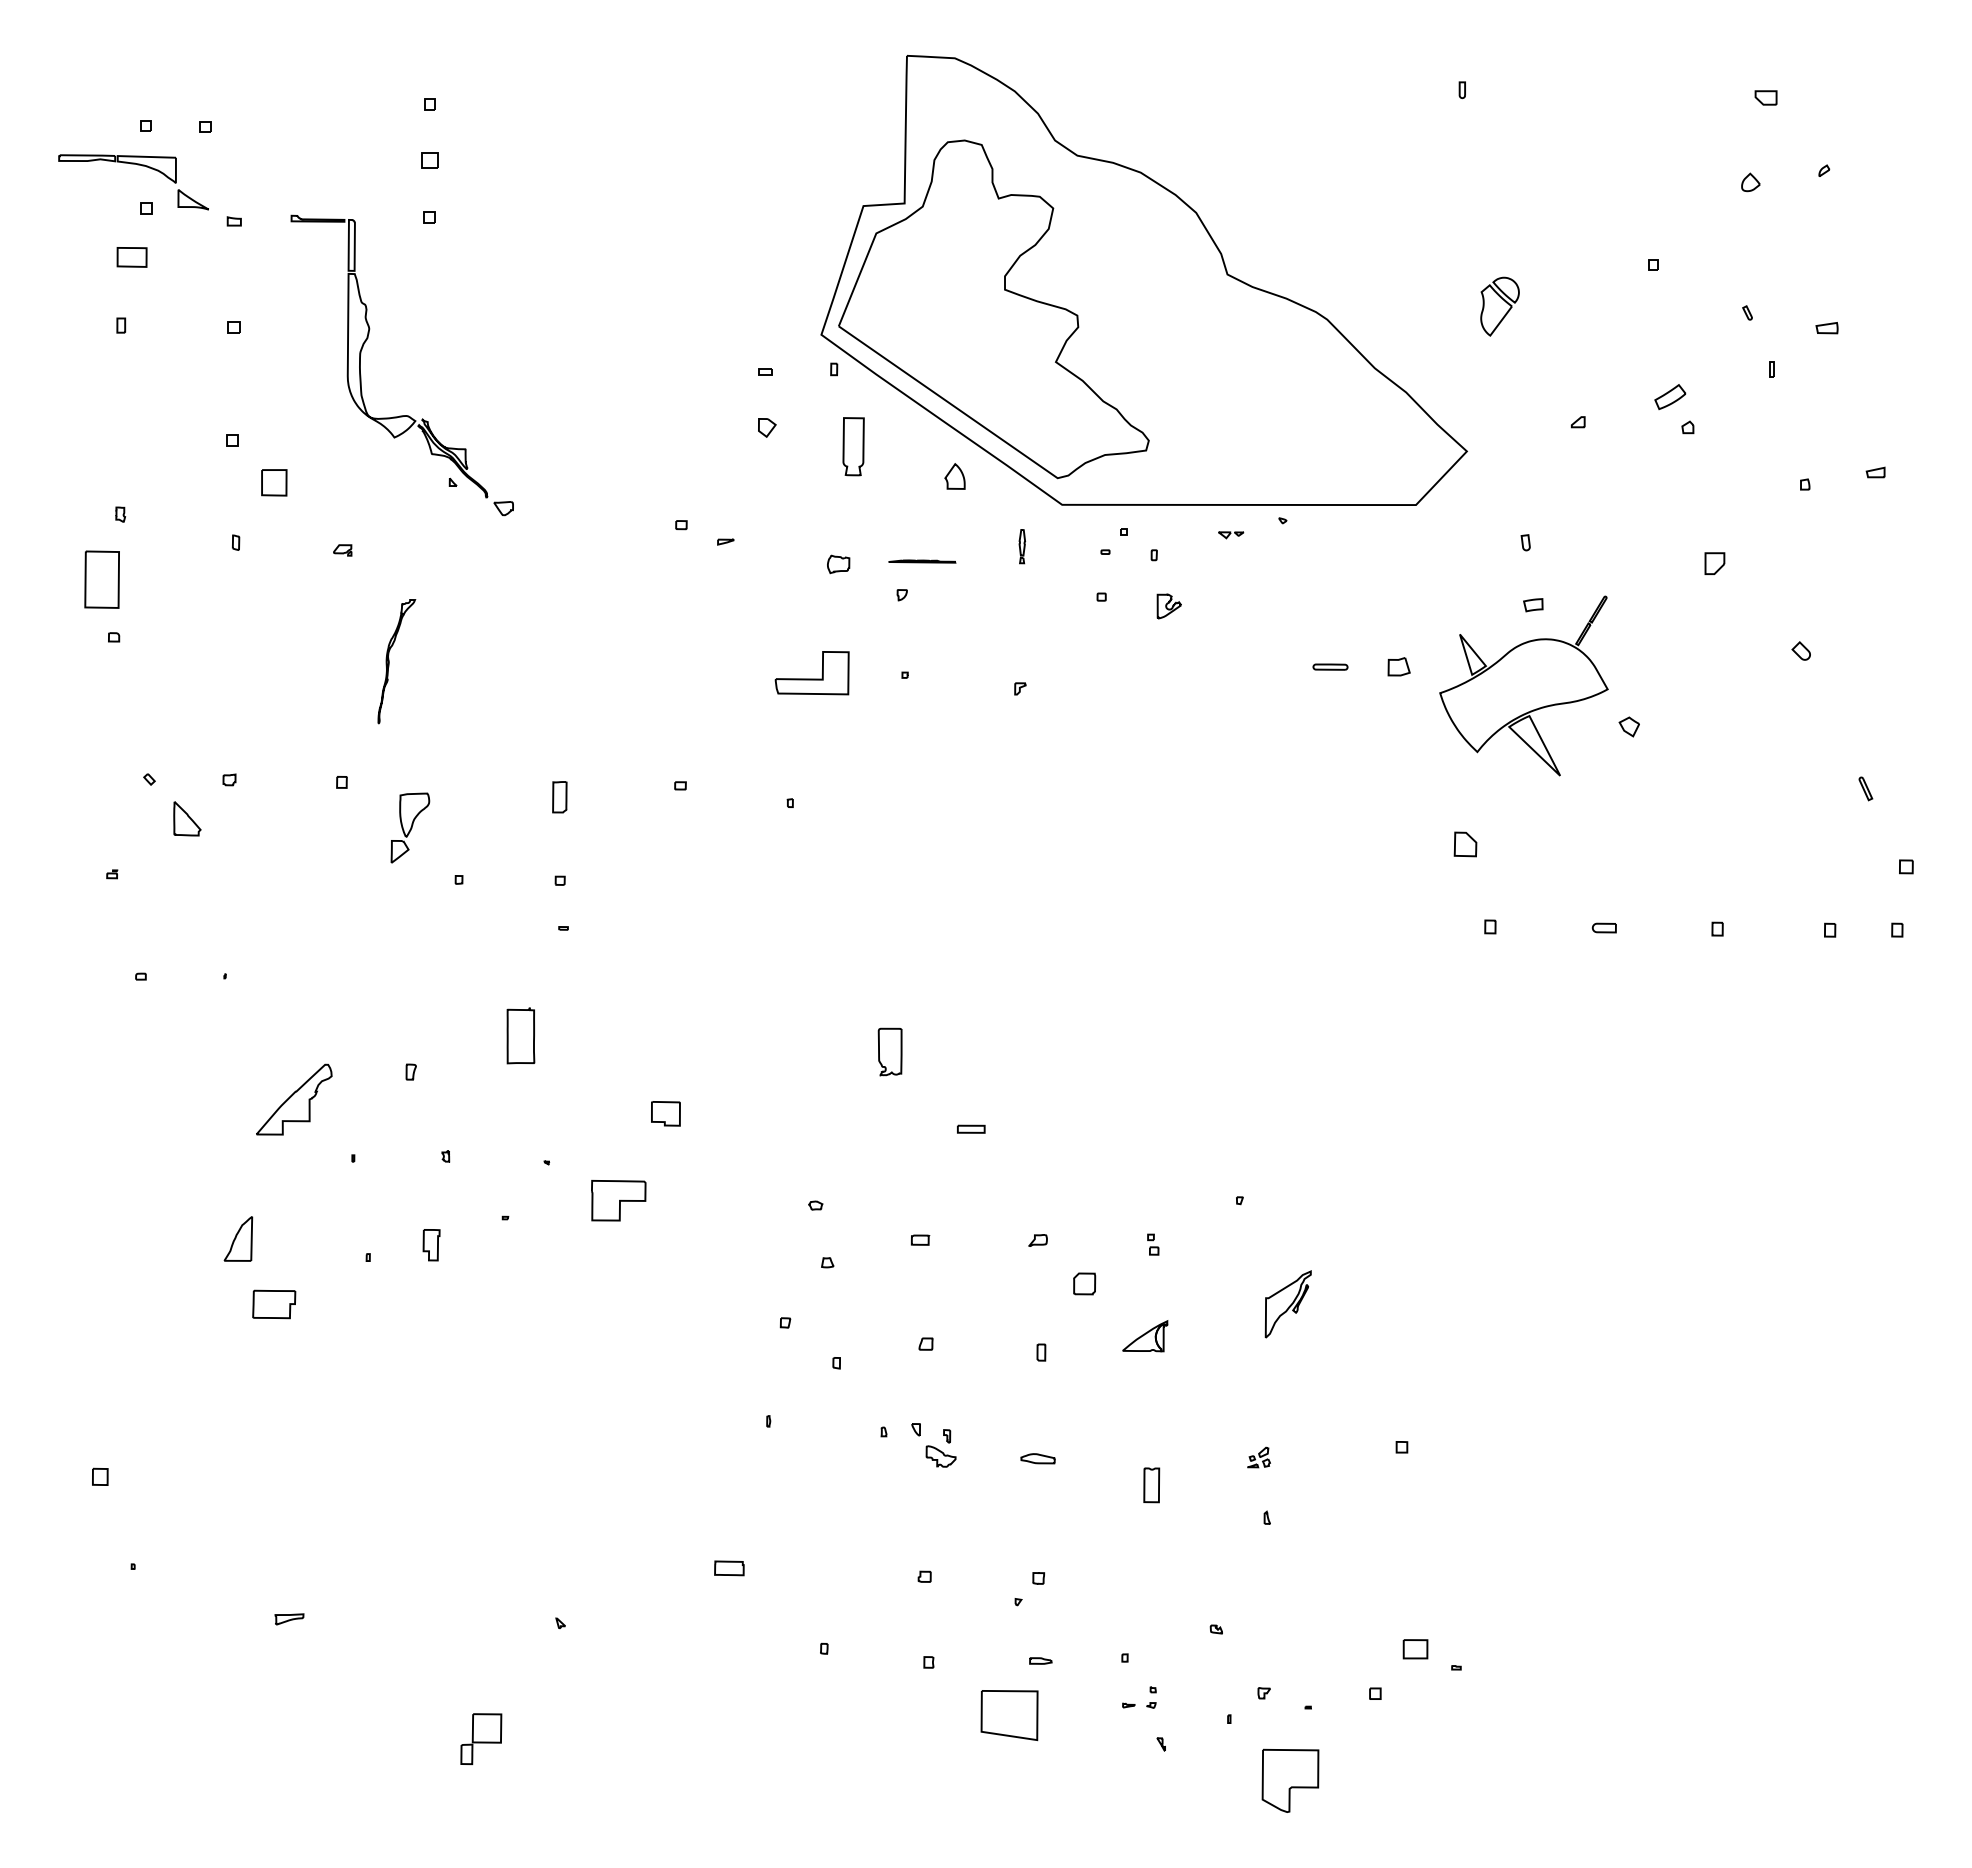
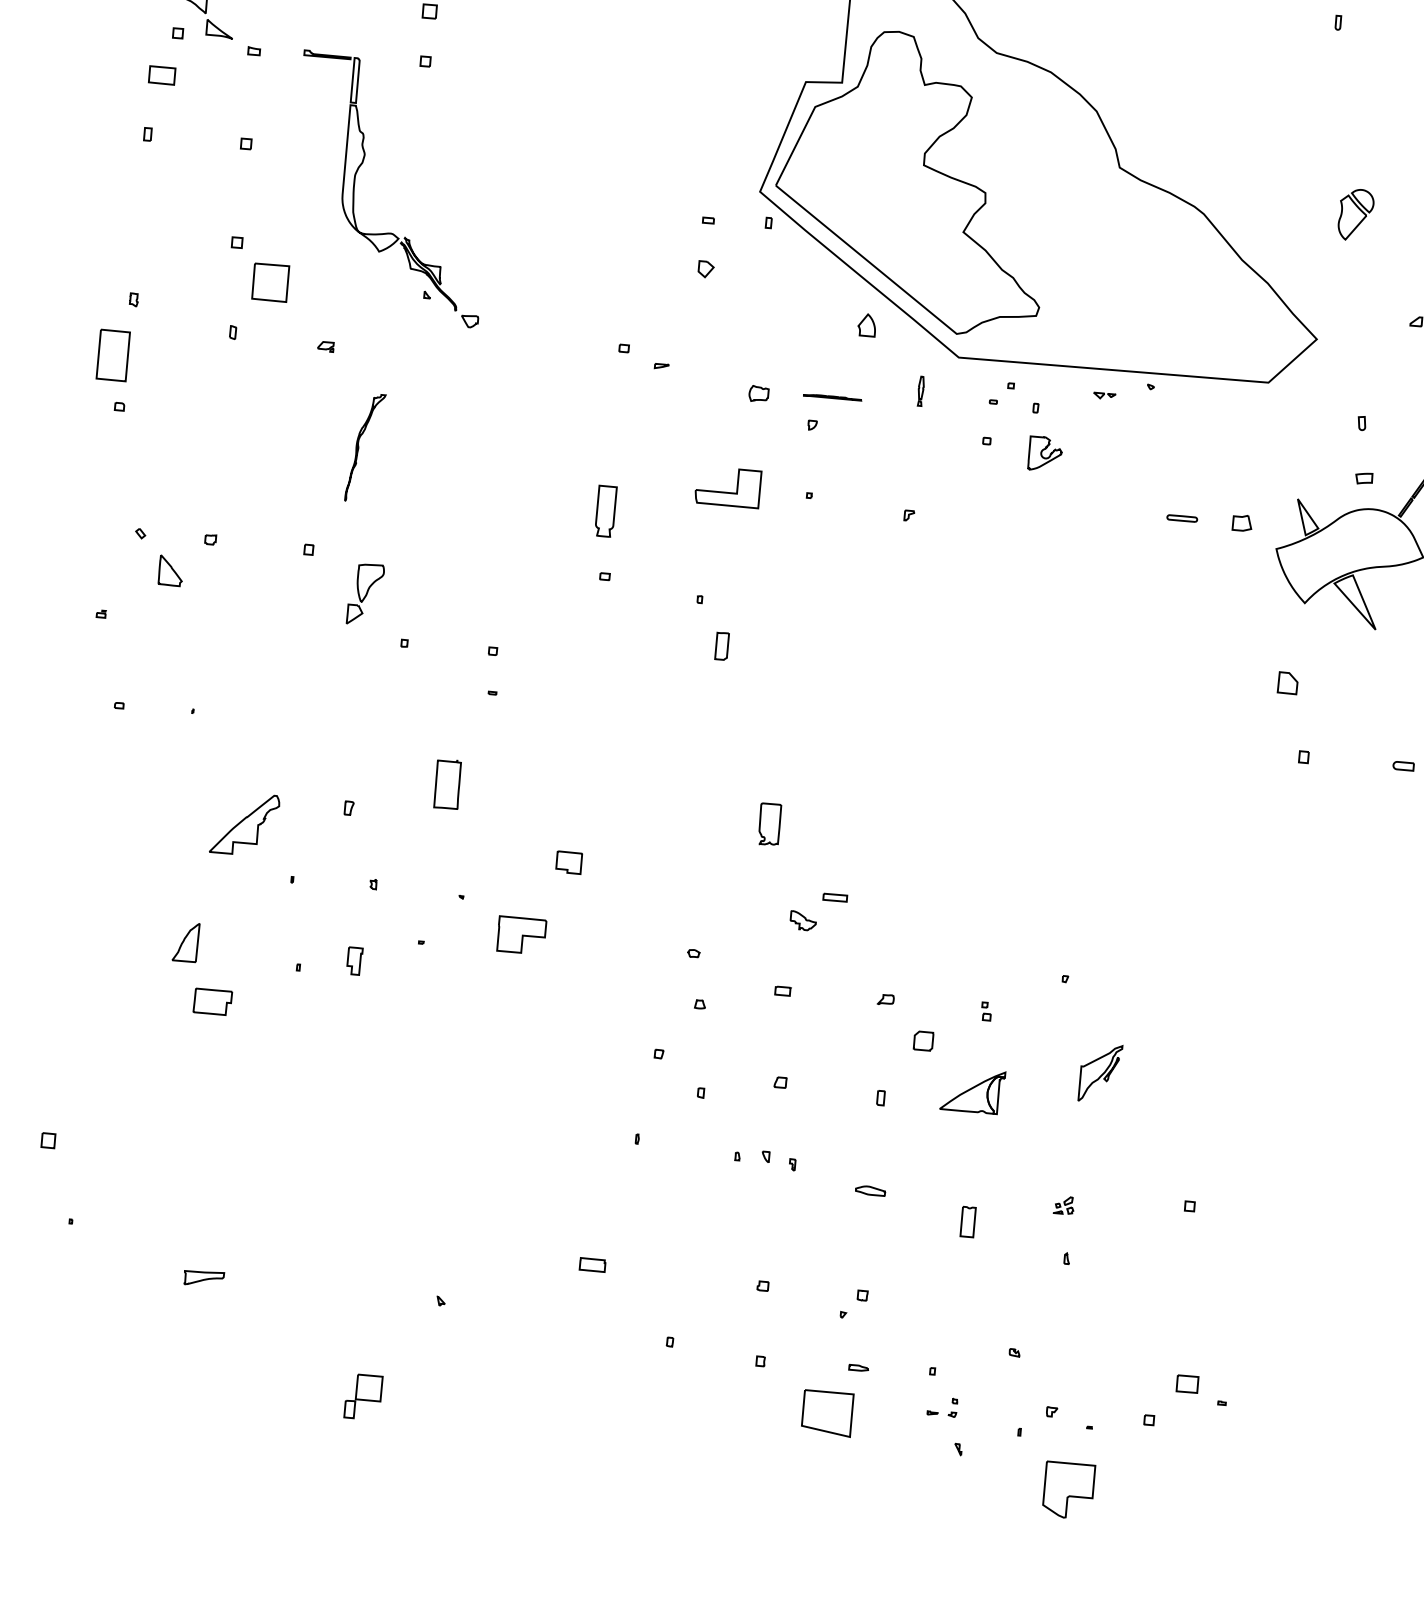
part: (853, 446) -> (605, 511), moved
part: (274, 482) -> (270, 282), size x1.6
part: (1168, 606) -> (1044, 454), size x1.6
part: (559, 797) -> (721, 646), moved
part: (1145, 1336) -> (973, 1091), size x1.6
part: (940, 1456) -> (802, 920), moved
part: (289, 1619) -> (204, 1278), size x1.6

